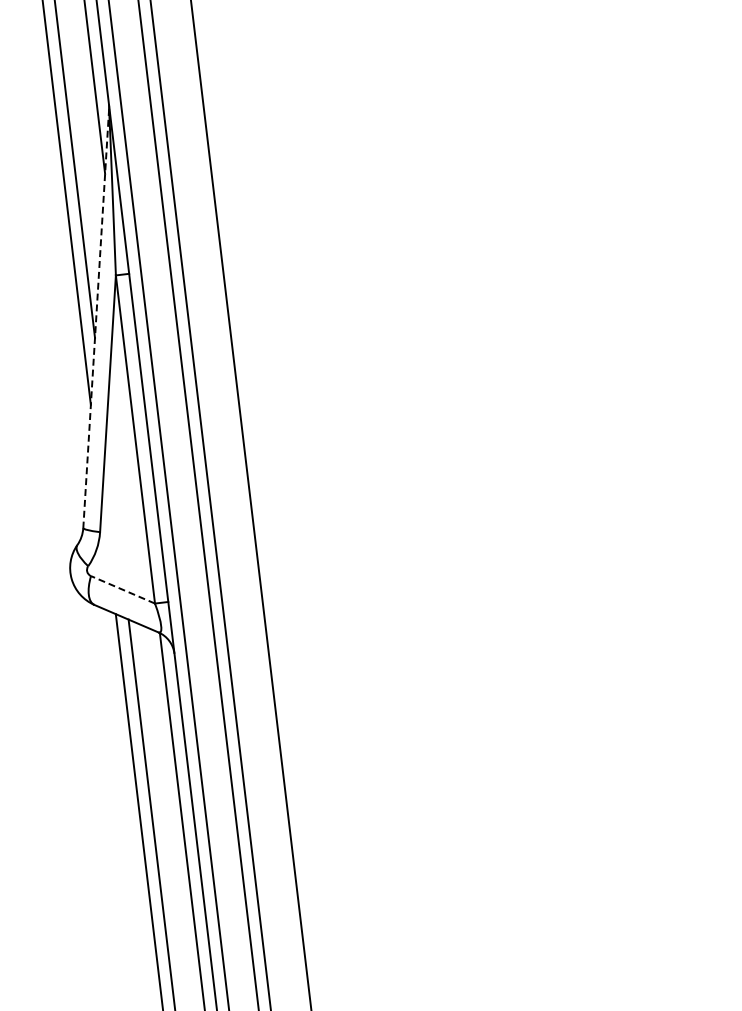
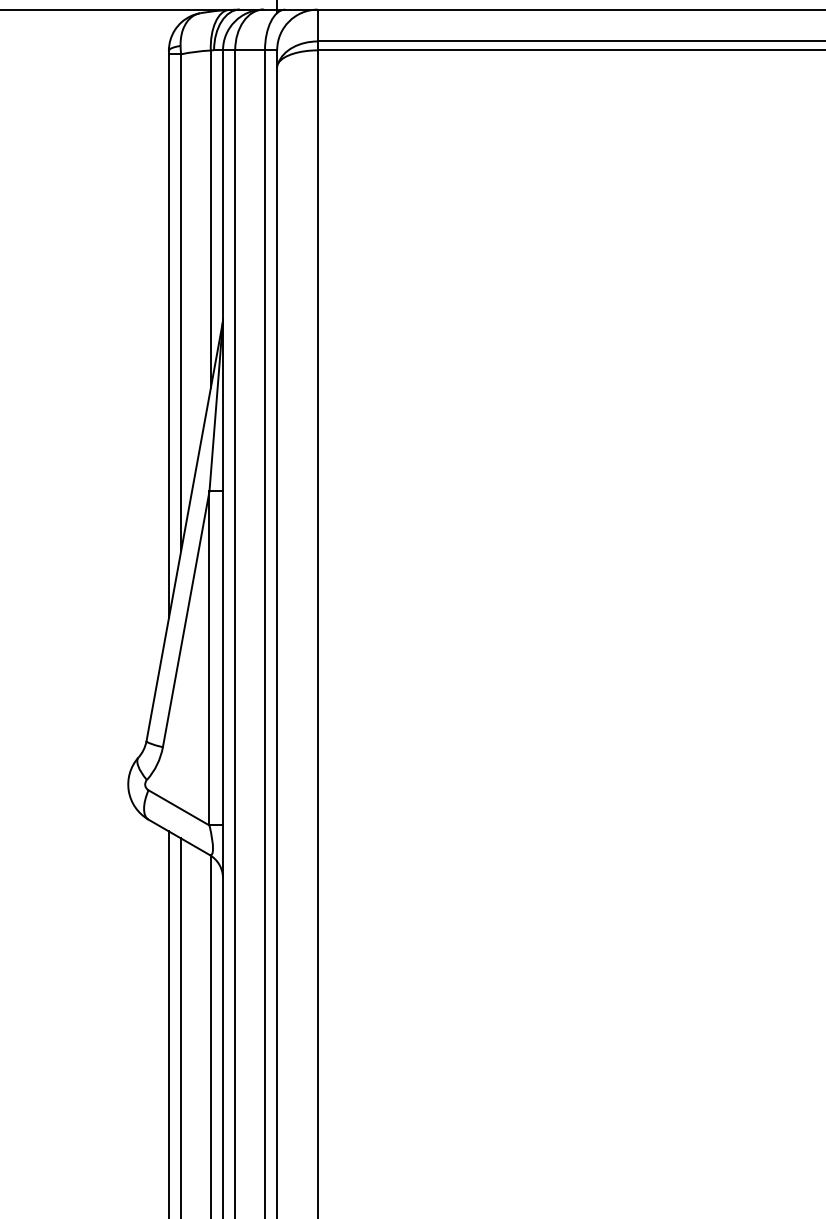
line: (96, 318) -> (184, 532), dashed -> solid
line: (122, 589) -> (178, 807), dashed -> solid

